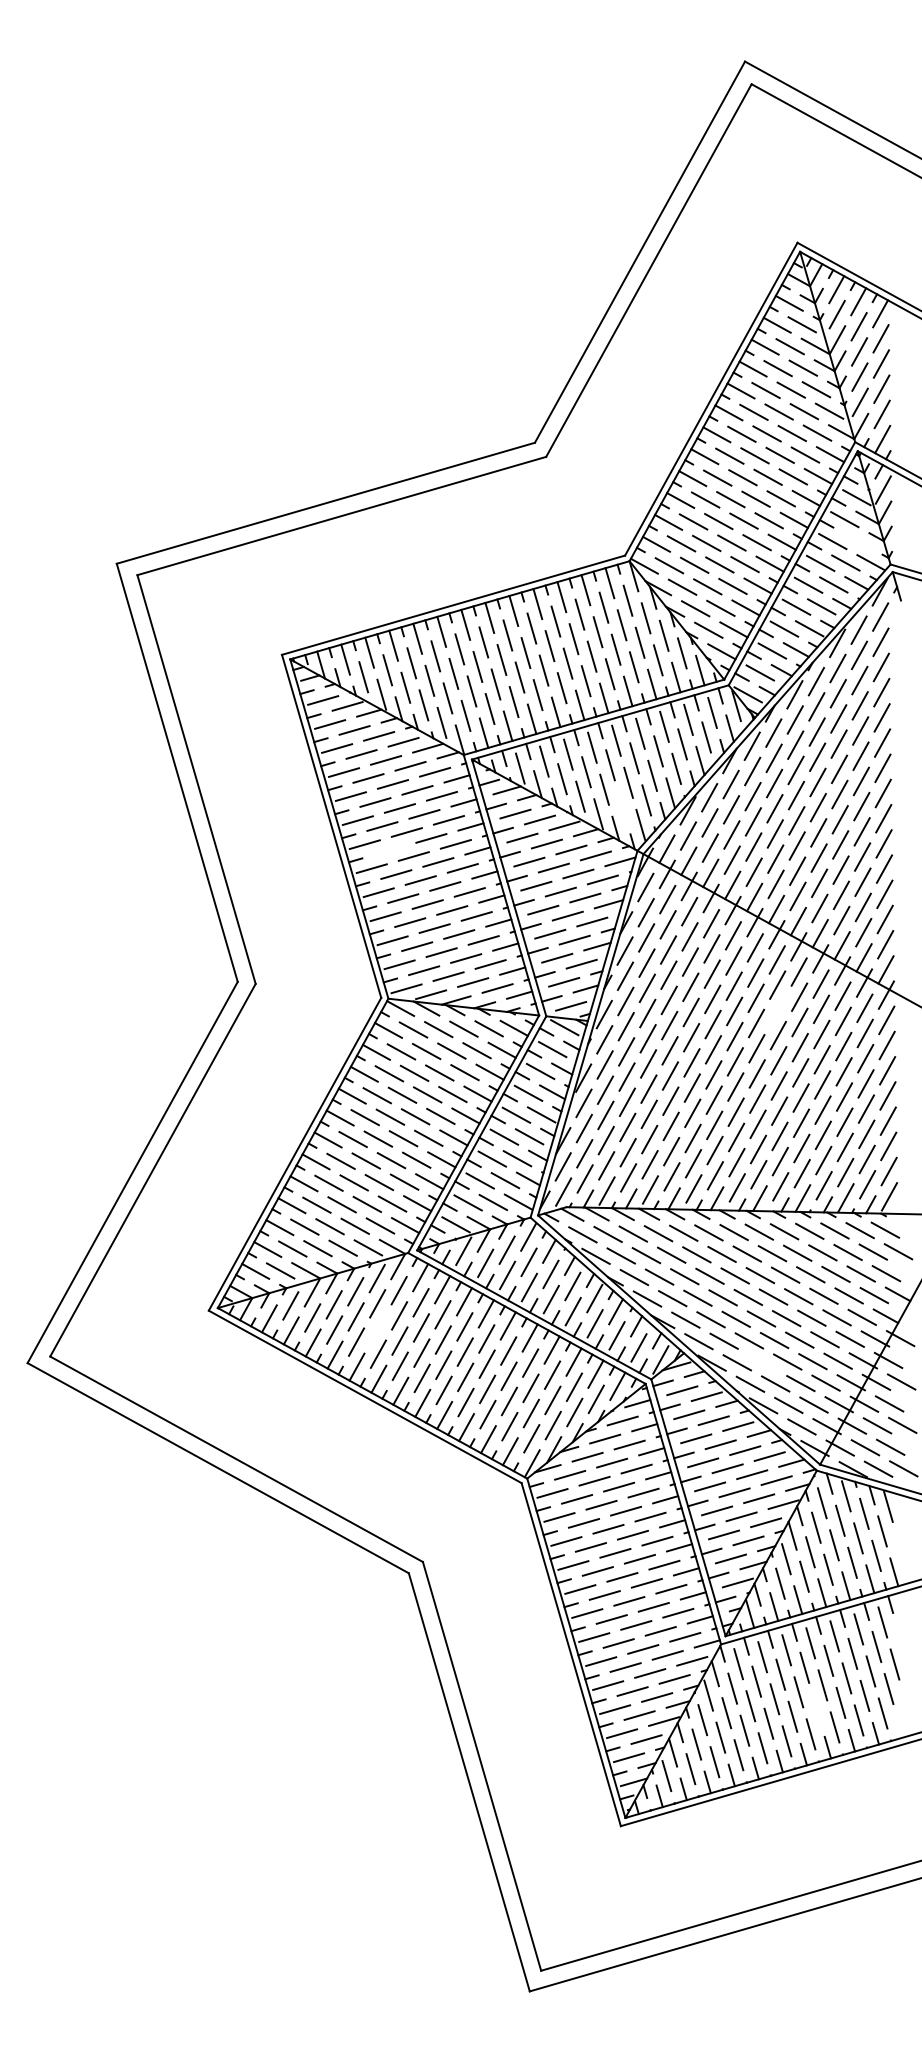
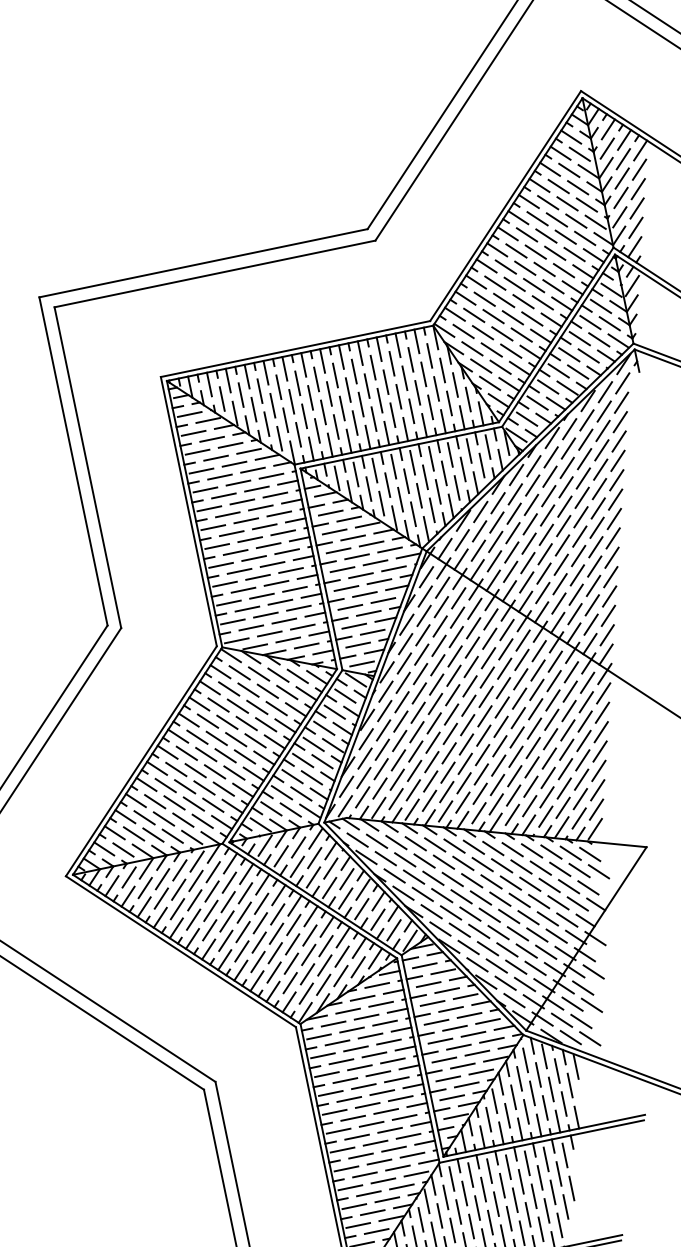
line: (857, 540) -> (609, 323), added
line: (622, 807) -> (413, 514), added
line: (389, 850) -> (231, 533), added
line: (777, 1010) -> (520, 679), added
line: (377, 1328) -> (194, 899), added
line: (762, 1361) -> (488, 947), added
line: (816, 1709) -> (508, 1218), added

